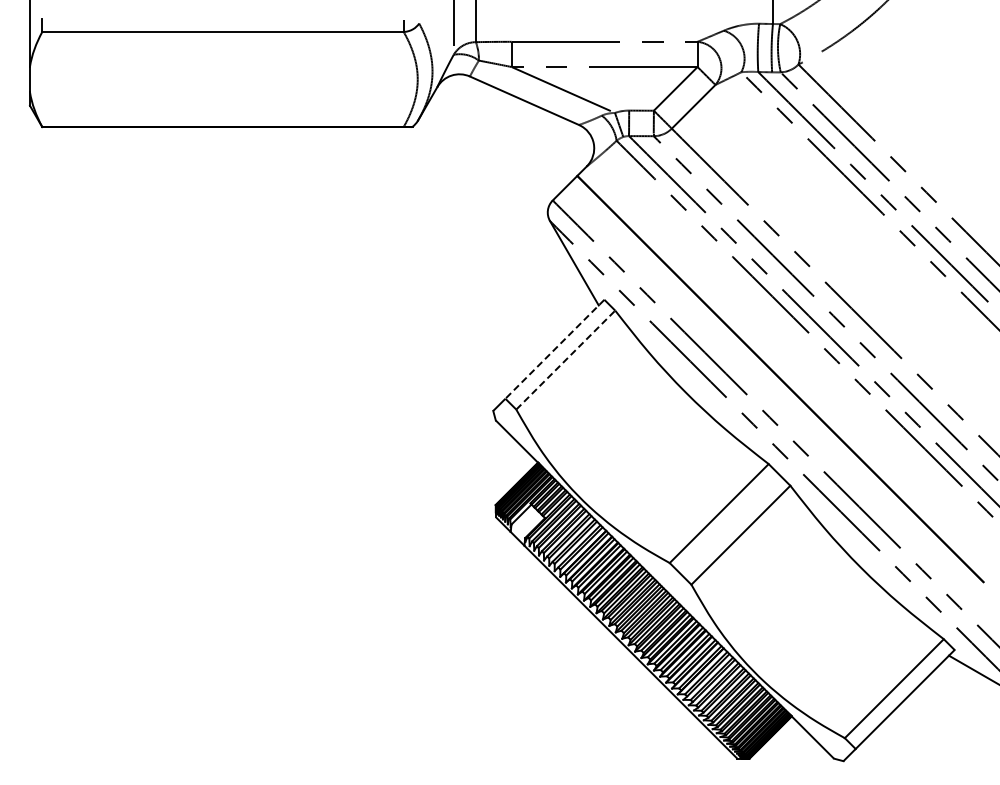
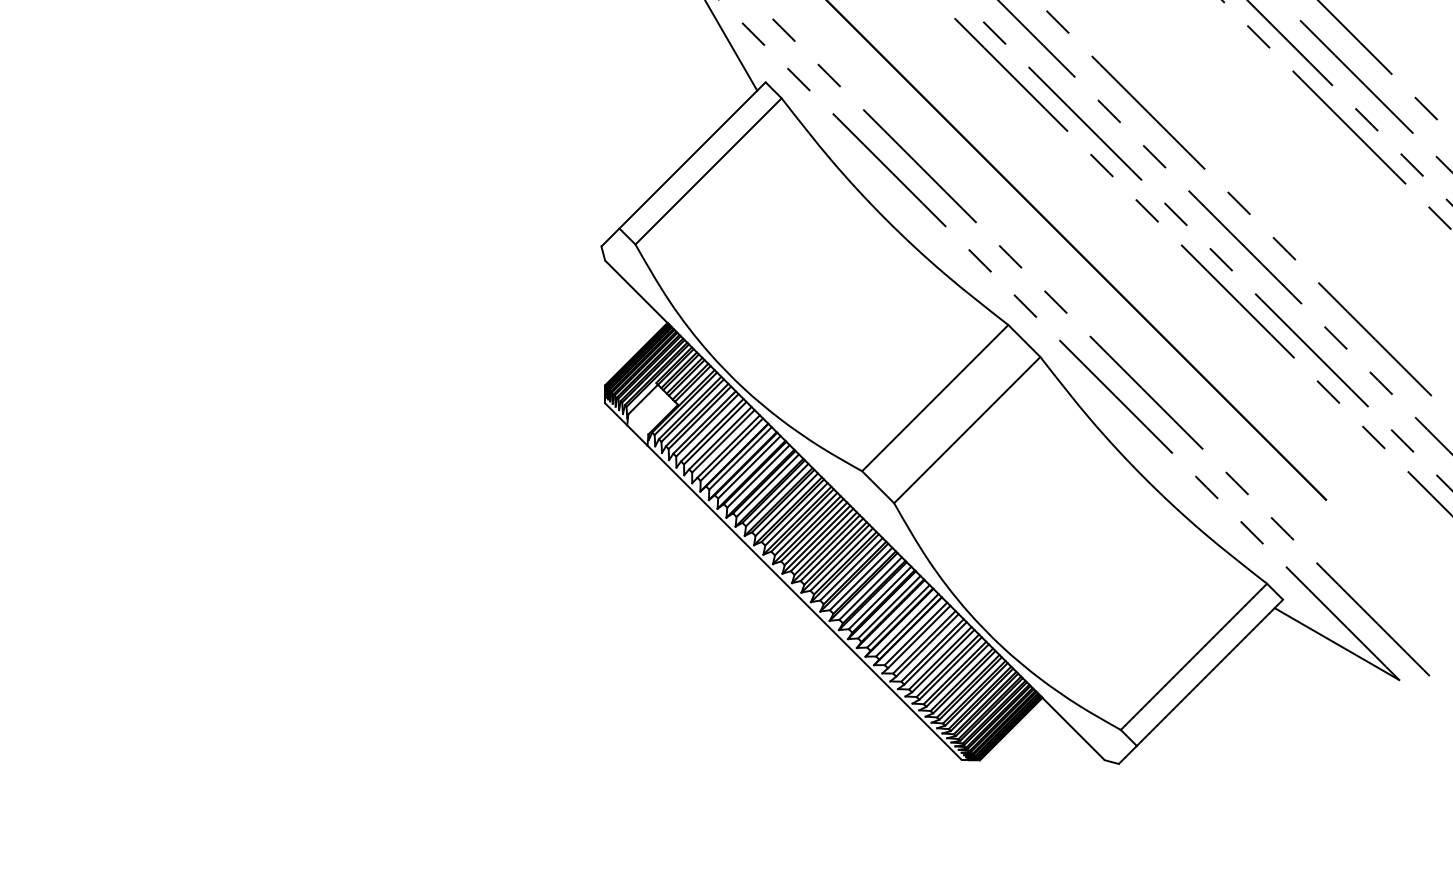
line: (554, 349) -> (691, 155), dashed -> solid
line: (565, 360) -> (708, 172), dashed -> solid

